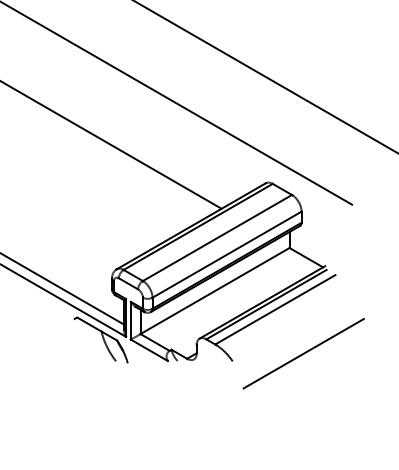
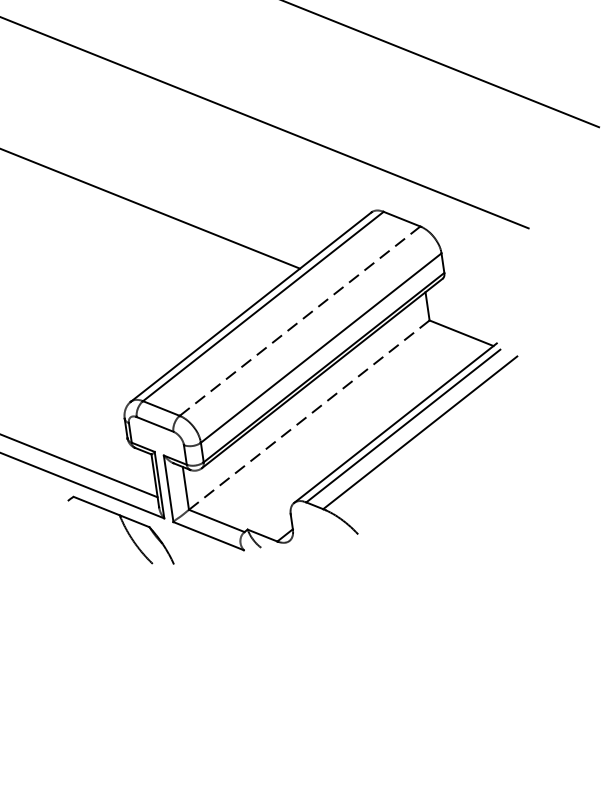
line: (217, 238) -> (300, 322), solid -> dashed
line: (215, 290) -> (309, 414), solid -> dashed
line: (303, 353) -> (480, 502), removed

